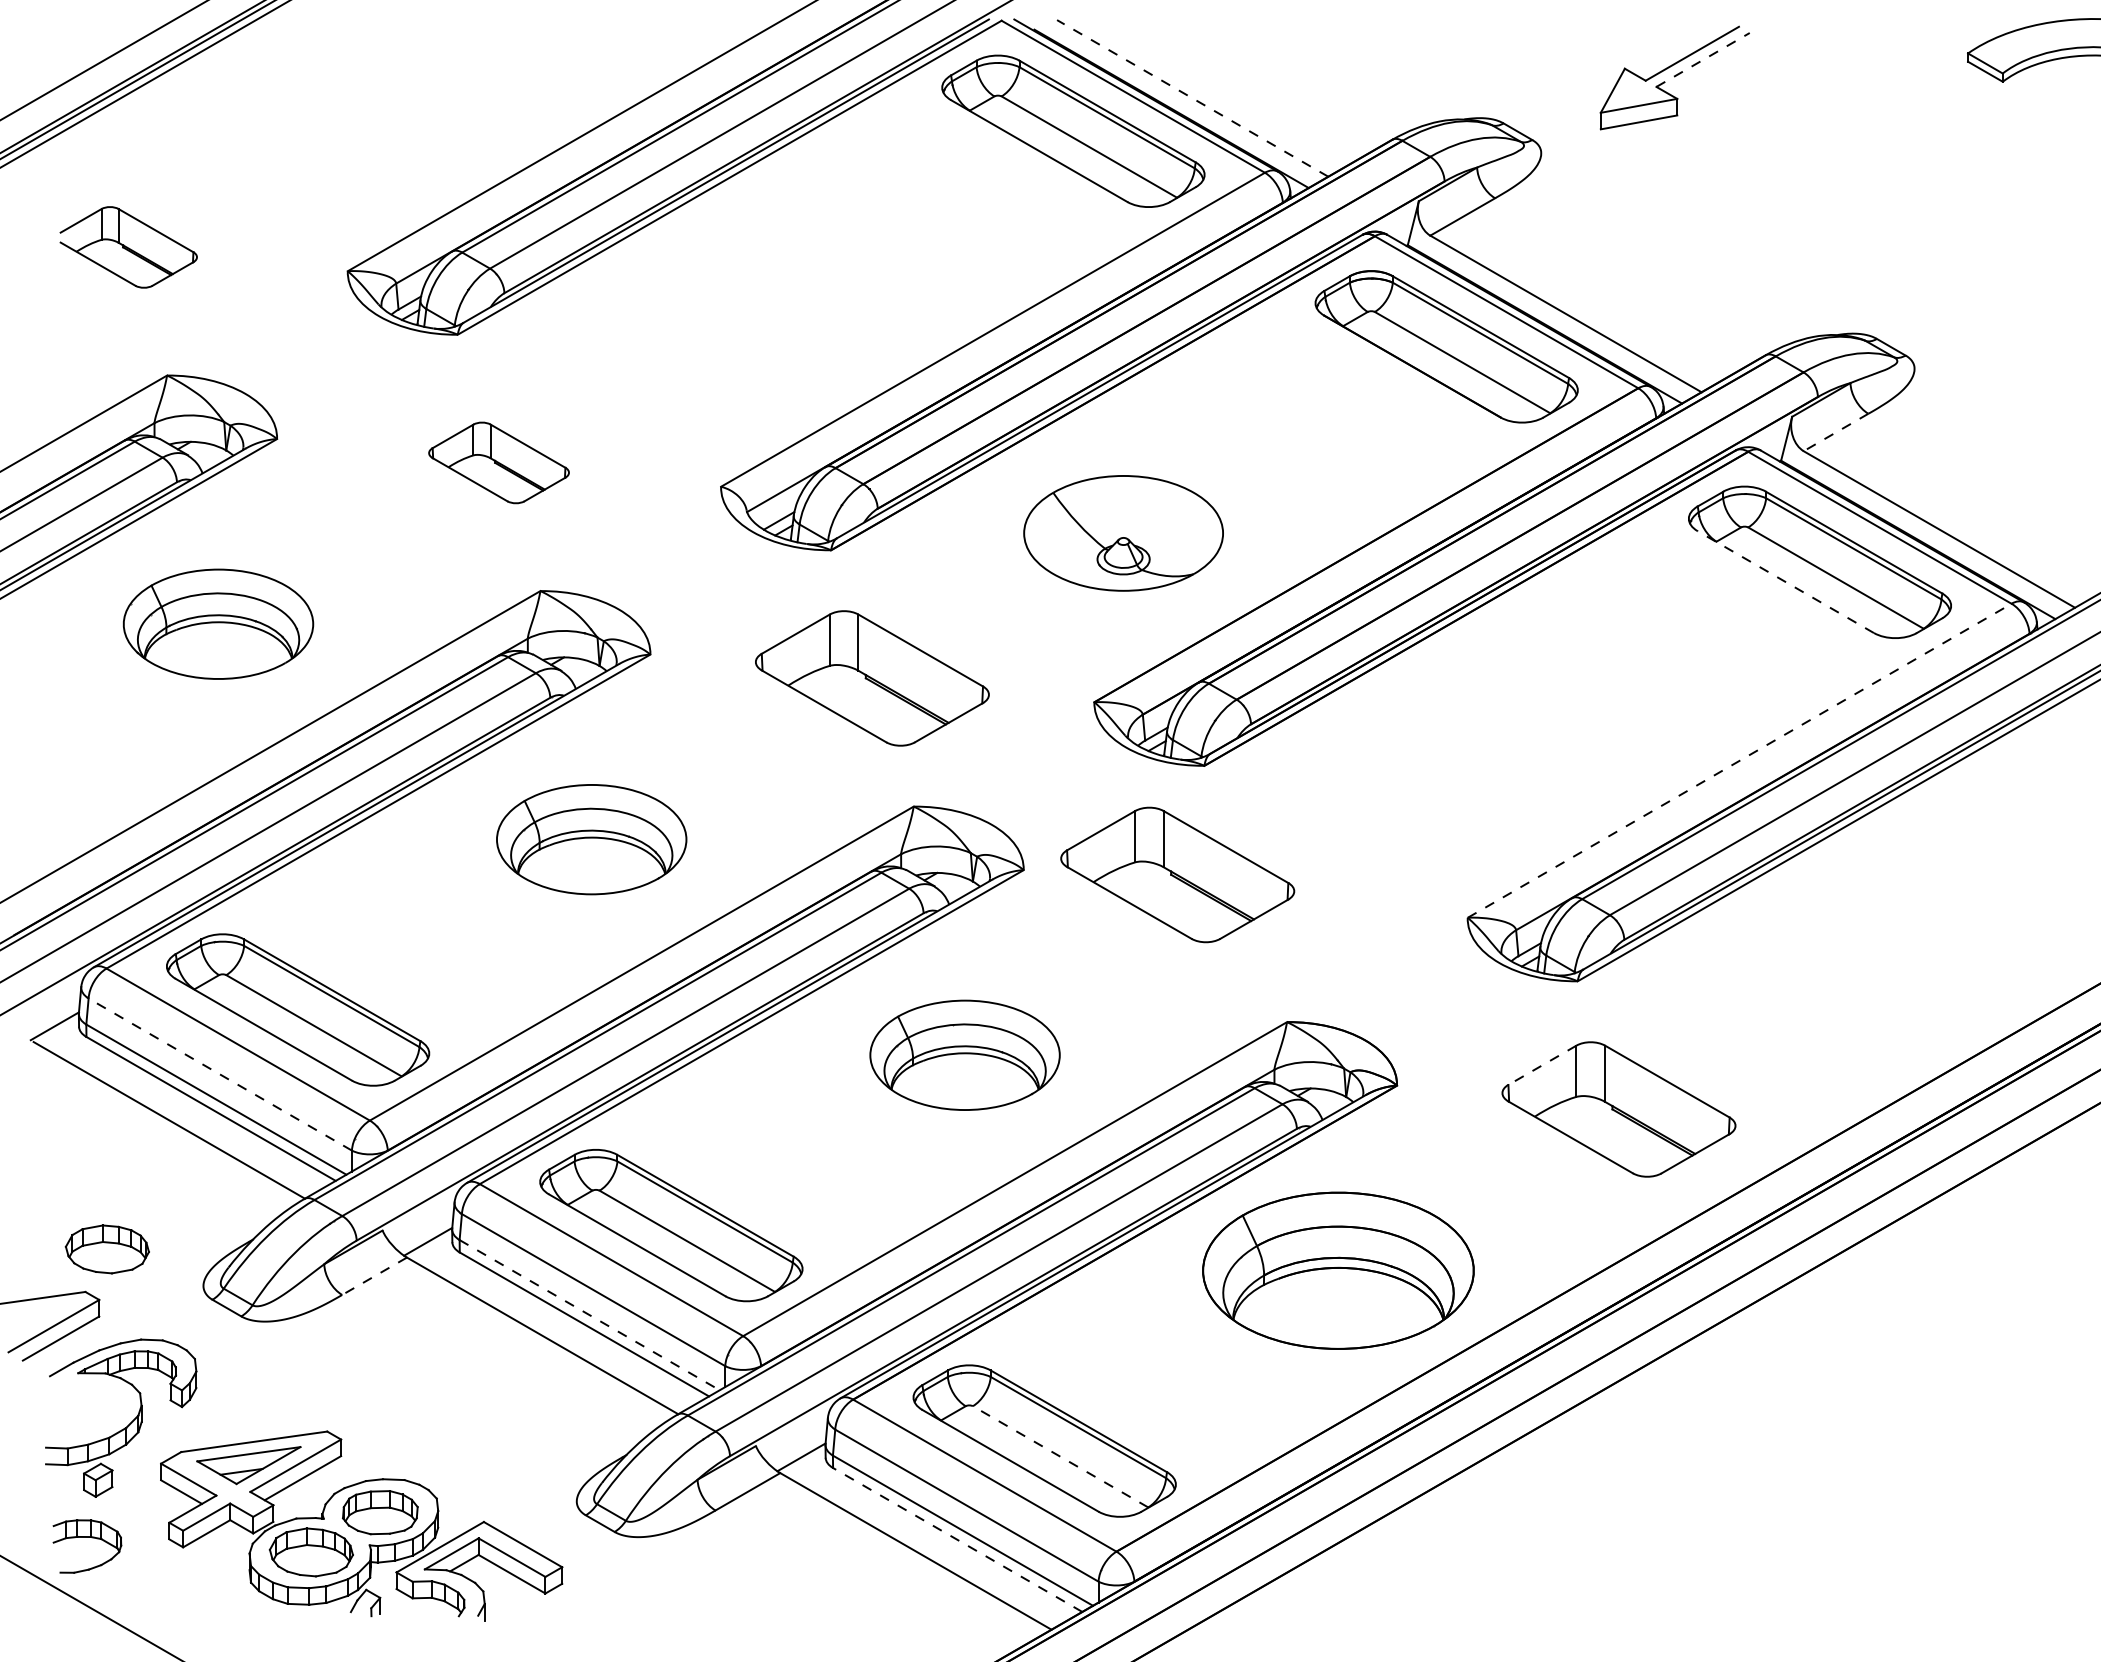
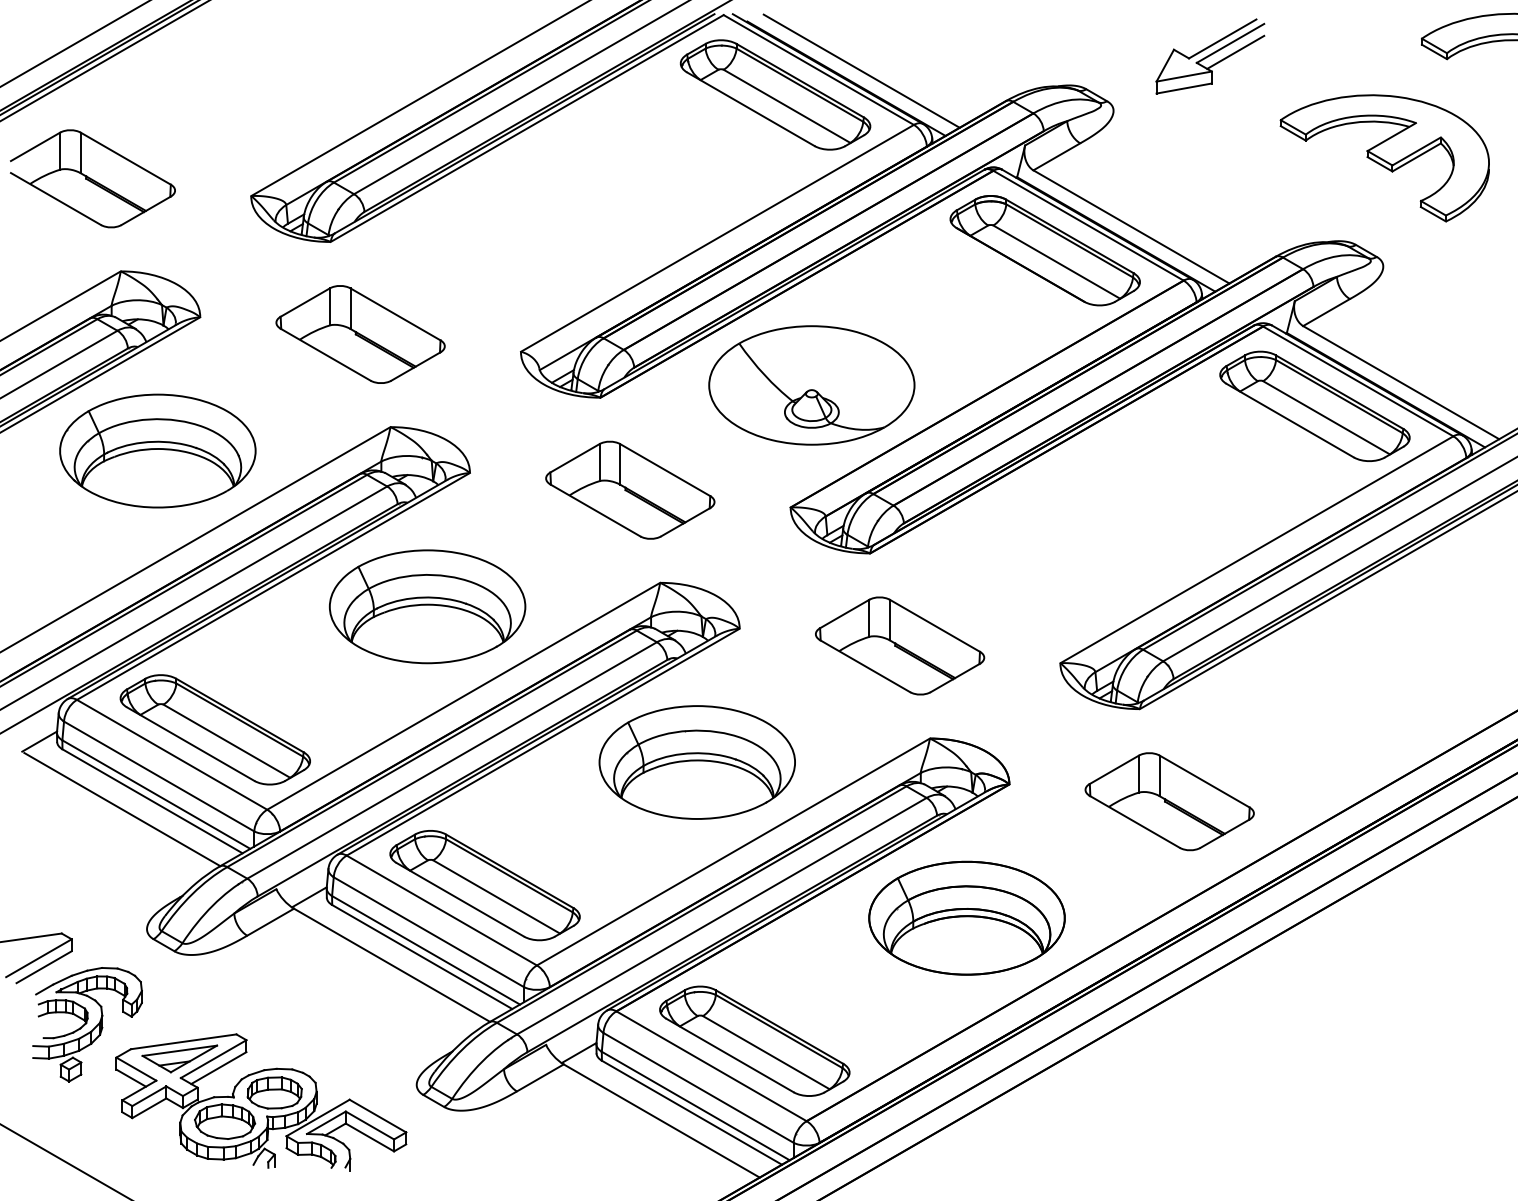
line: (1703, 59) -> (1230, 43), dashed -> solid
line: (1709, 72) -> (1235, 52), added
line: (1192, 98) -> (861, 71), dashed -> solid
part: (1916, 218) -> (1384, 157), added
part: (128, 247) -> (92, 178), size x1.67
line: (1835, 432) -> (1326, 312), dashed -> solid
part: (498, 462) -> (360, 334), size x1.67
part: (1123, 533) -> (811, 385), size x1.43
line: (1785, 582) -> (1290, 420), dashed -> solid
part: (218, 624) -> (157, 451), size x1.43
line: (1740, 760) -> (1257, 549), dashed -> solid
part: (591, 839) -> (427, 606), size x1.43
part: (1177, 874) -> (899, 645), moved
part: (964, 1055) -> (696, 762), size x1.43
line: (1542, 1065) -> (1114, 769), dashed -> solid
line: (219, 1074) -> (158, 776), dashed -> solid
part: (106, 1249) -> (76, 902), removed
line: (374, 1276) -> (270, 922), dashed -> solid
line: (590, 1315) -> (426, 950), dashed -> solid
line: (1060, 1456) -> (766, 1052), dashed -> solid
part: (87, 1537) -> (63, 1012), moved
line: (957, 1539) -> (691, 1112), dashed -> solid

